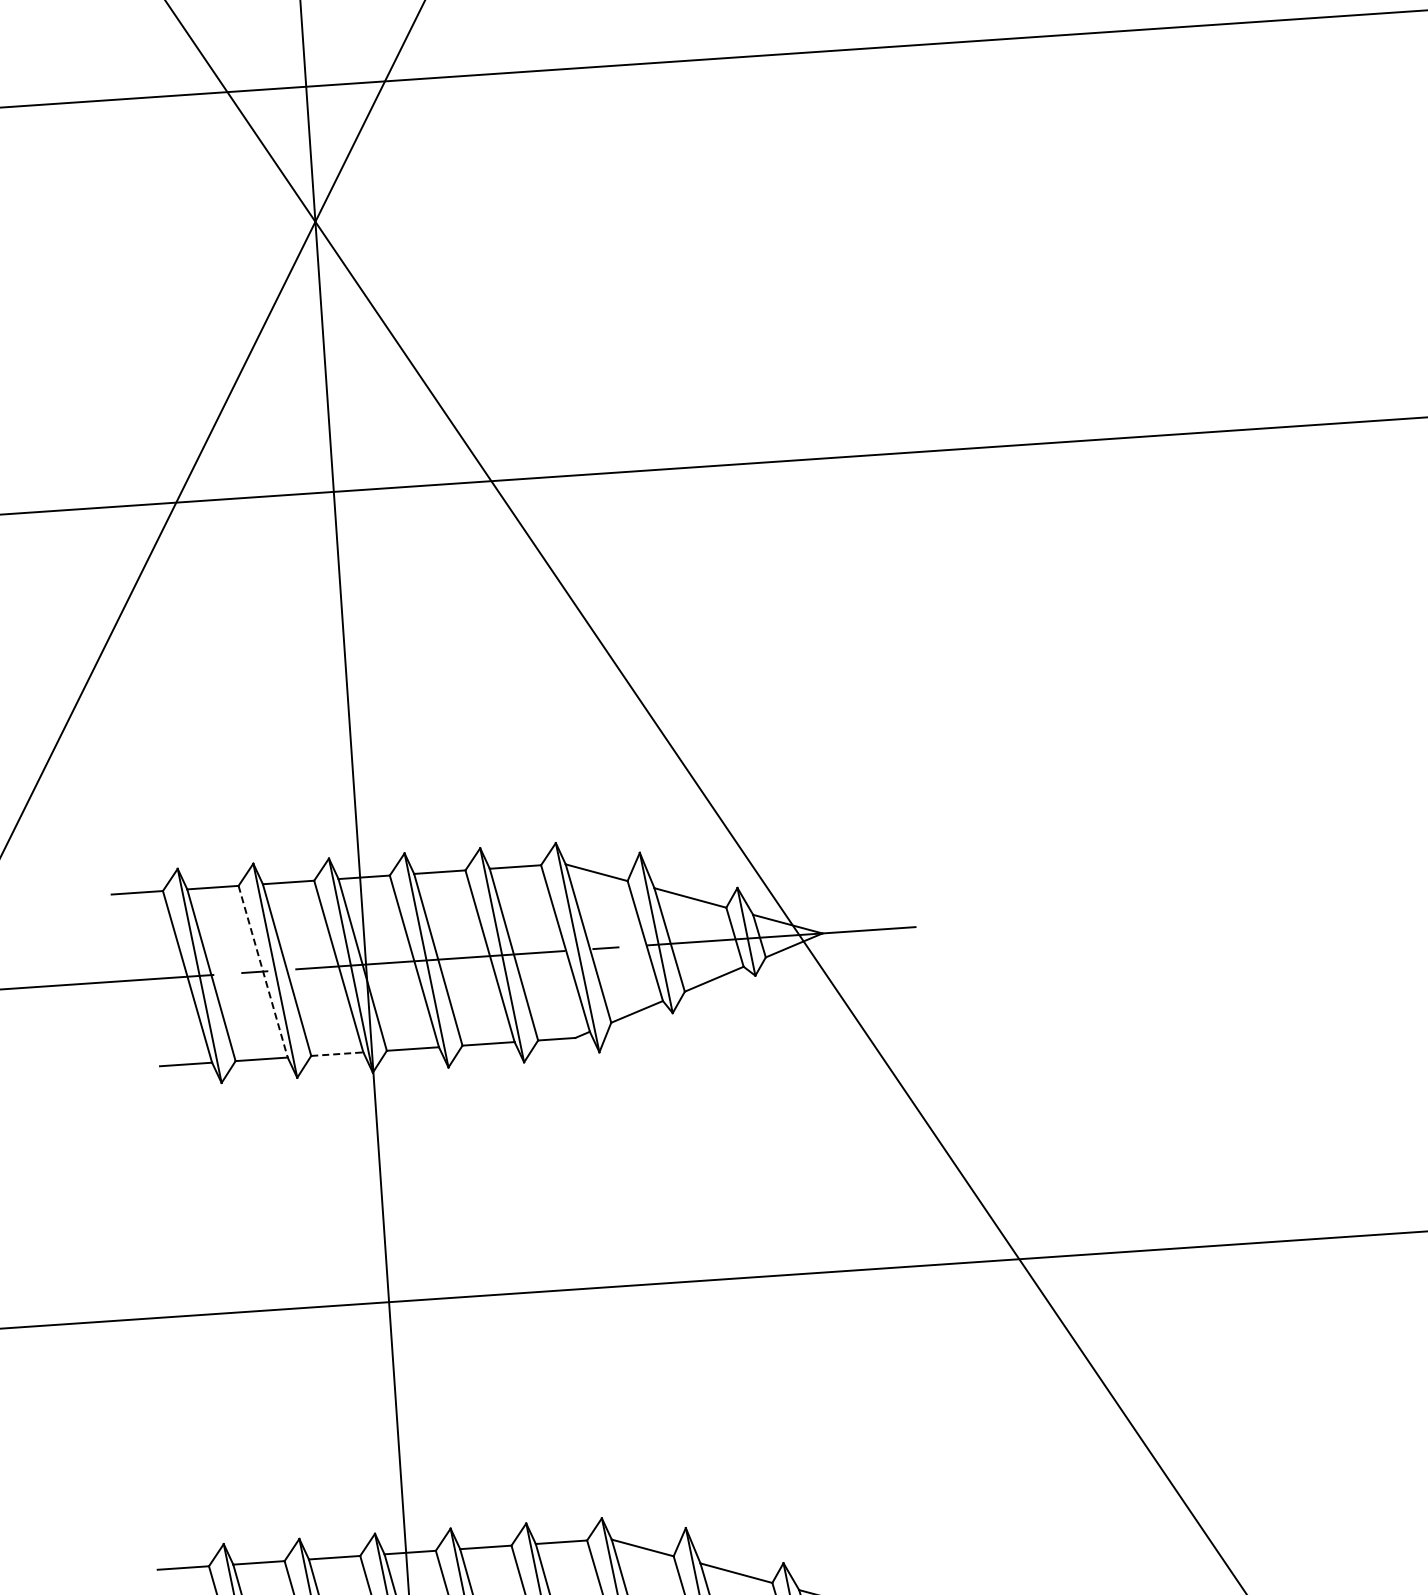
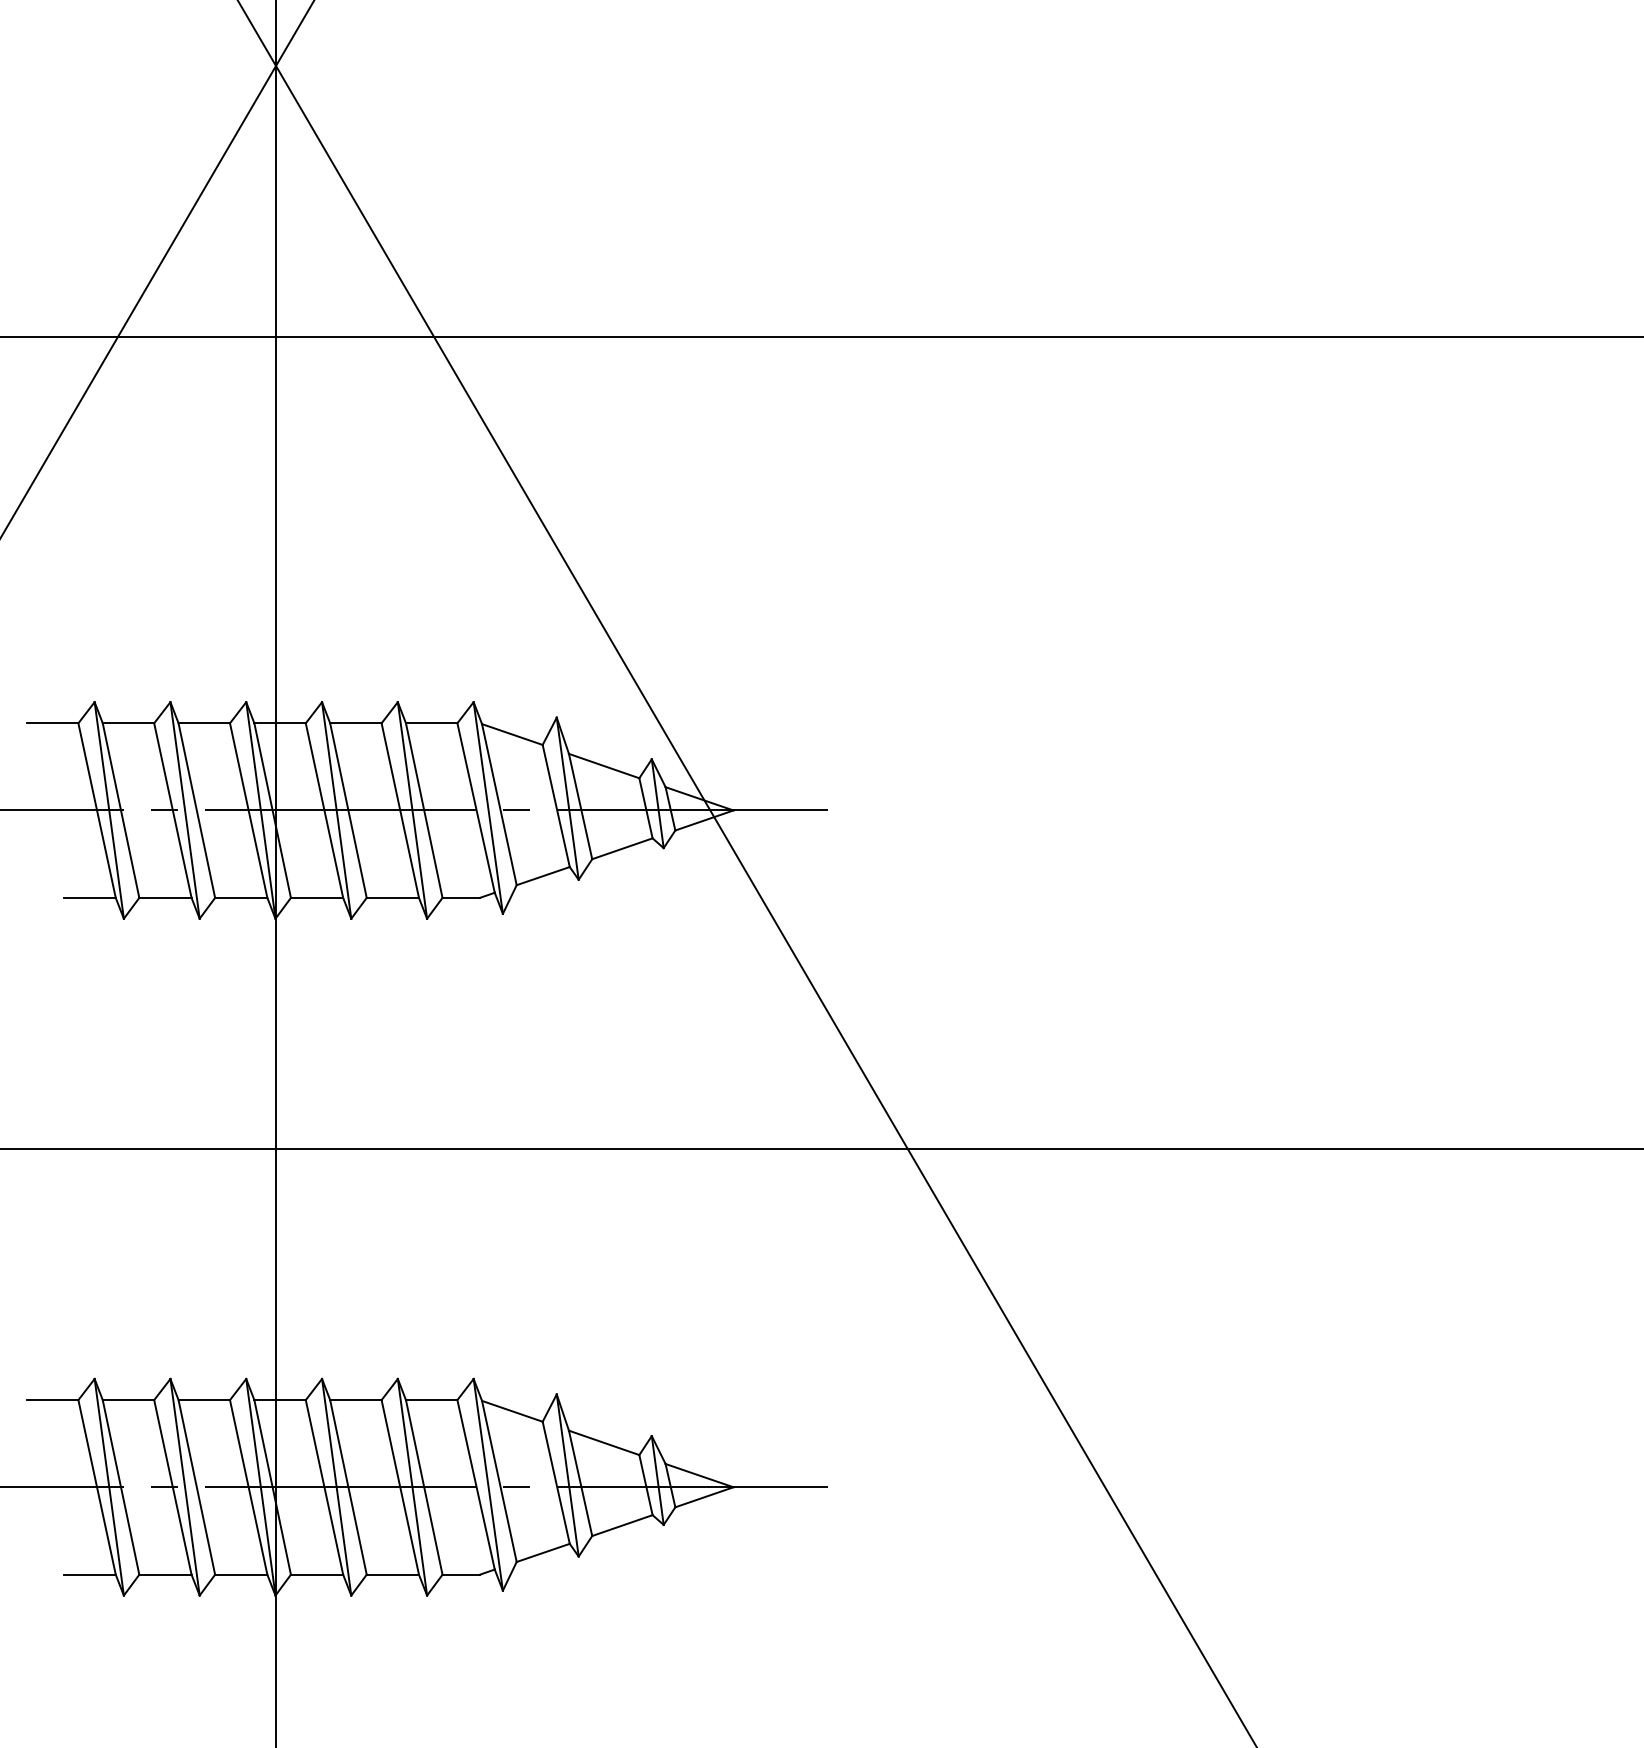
line: (263, 972) -> (173, 811), dashed -> solid
line: (337, 1053) -> (241, 897), dashed -> solid

